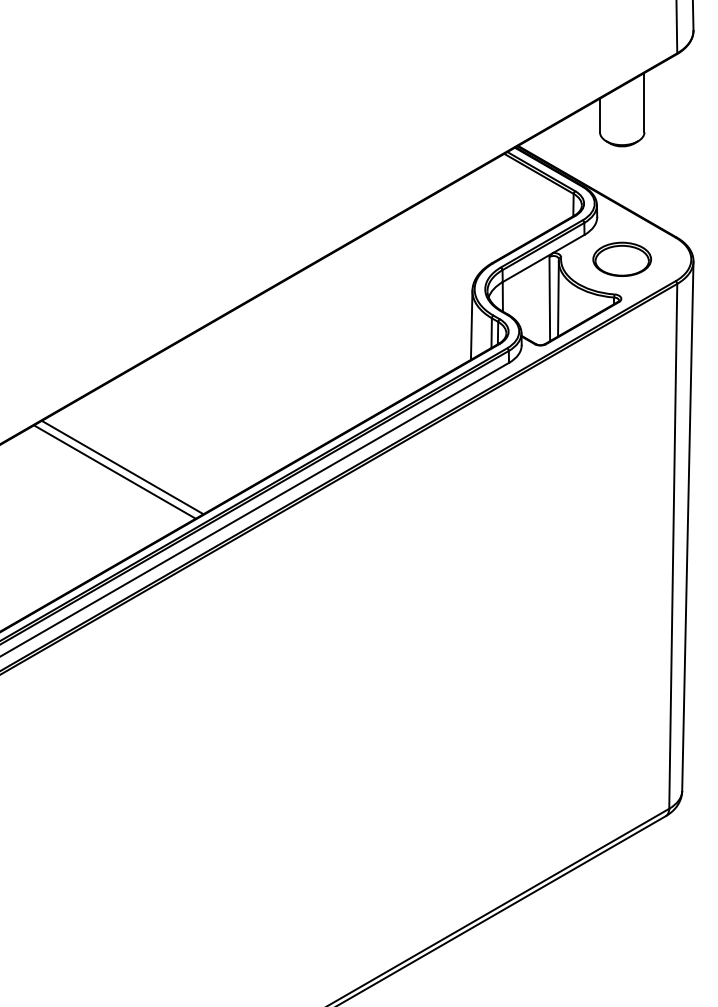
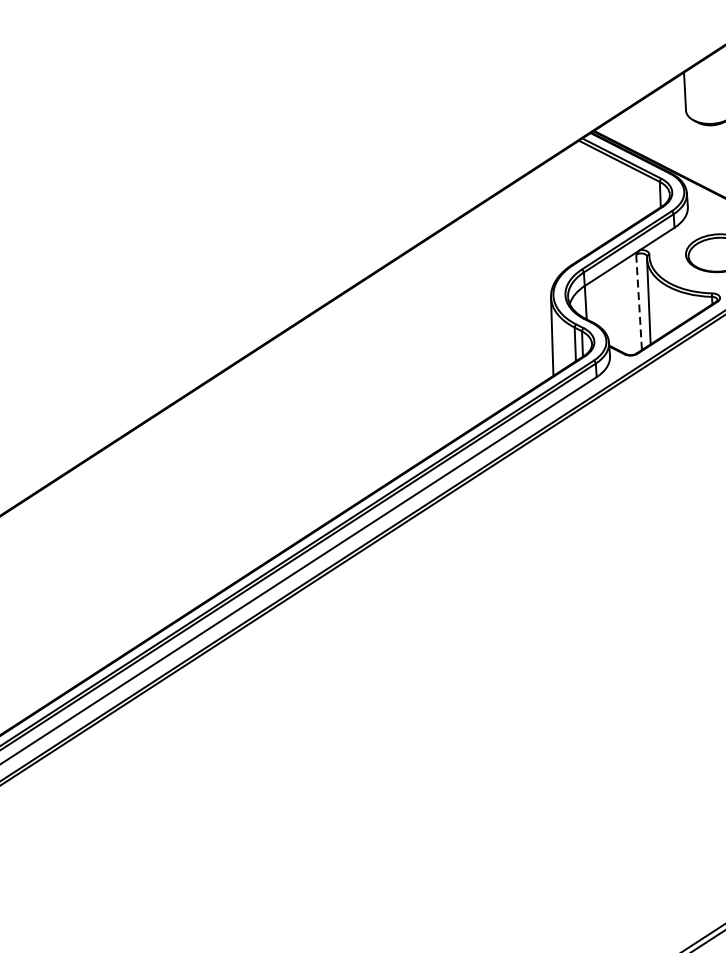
line: (549, 299) -> (638, 302), solid -> dashed
line: (122, 467) -> (165, 518), removed
line: (114, 471) -> (156, 523), removed

